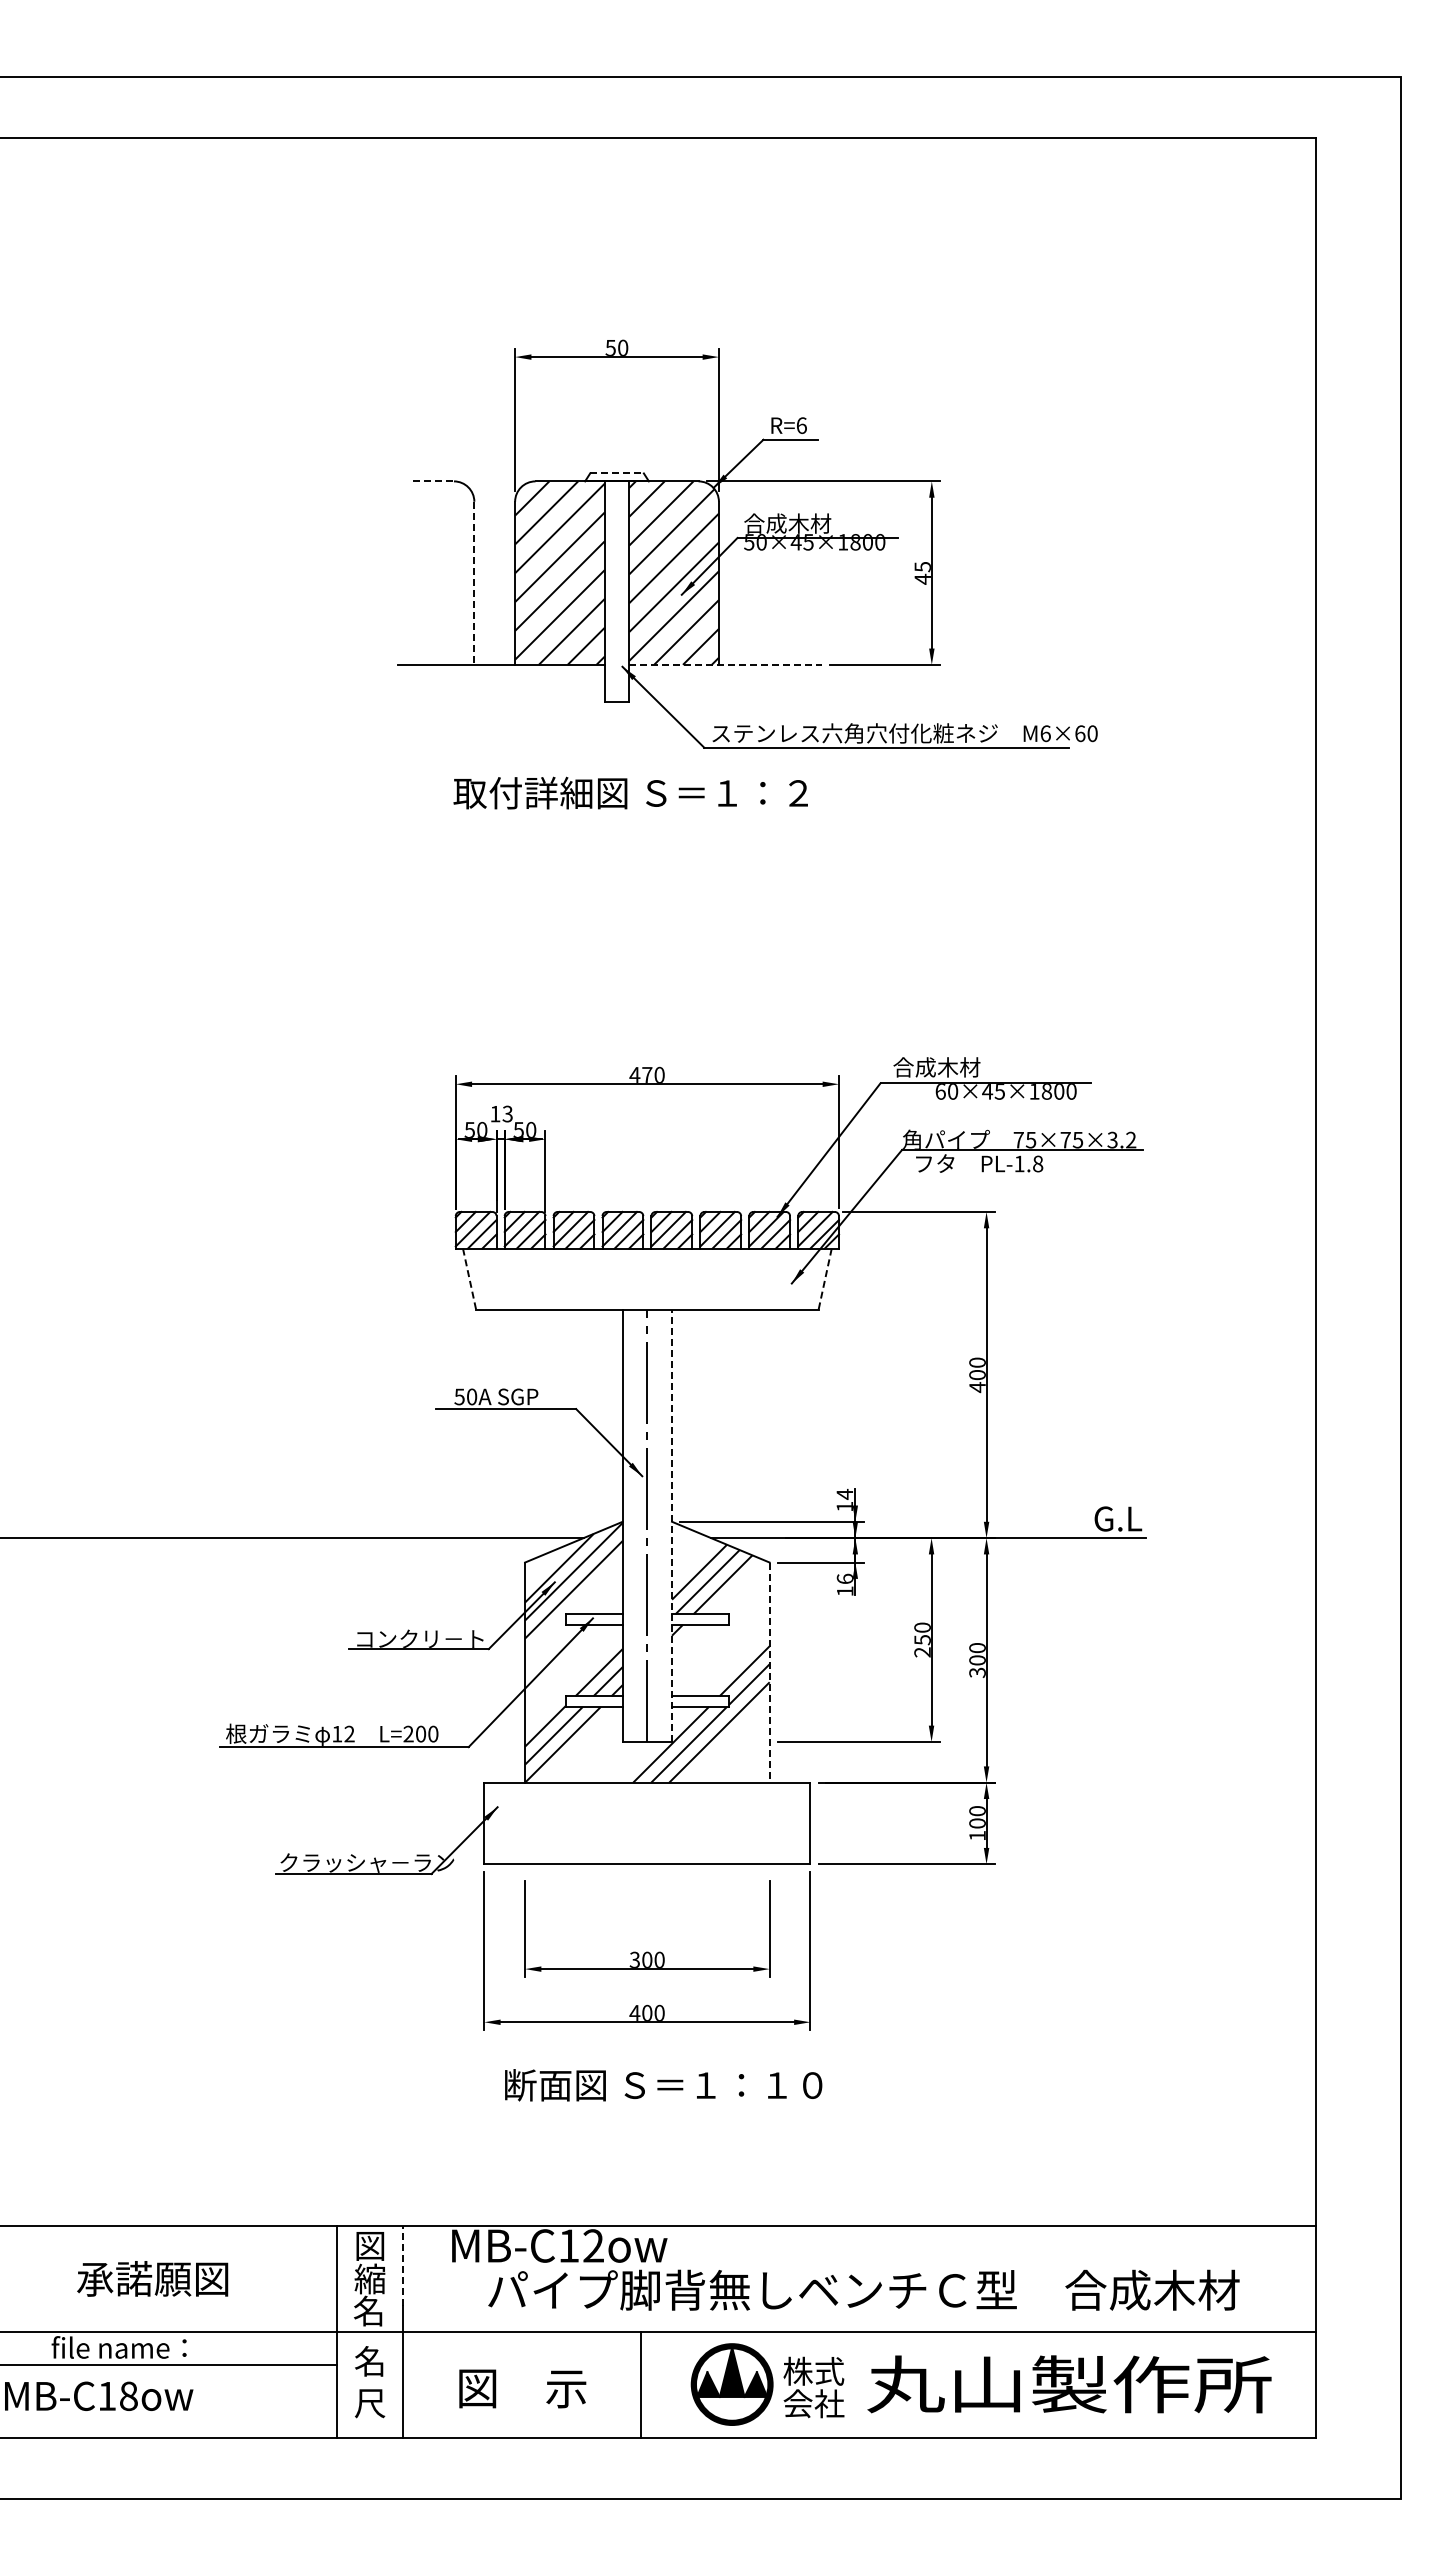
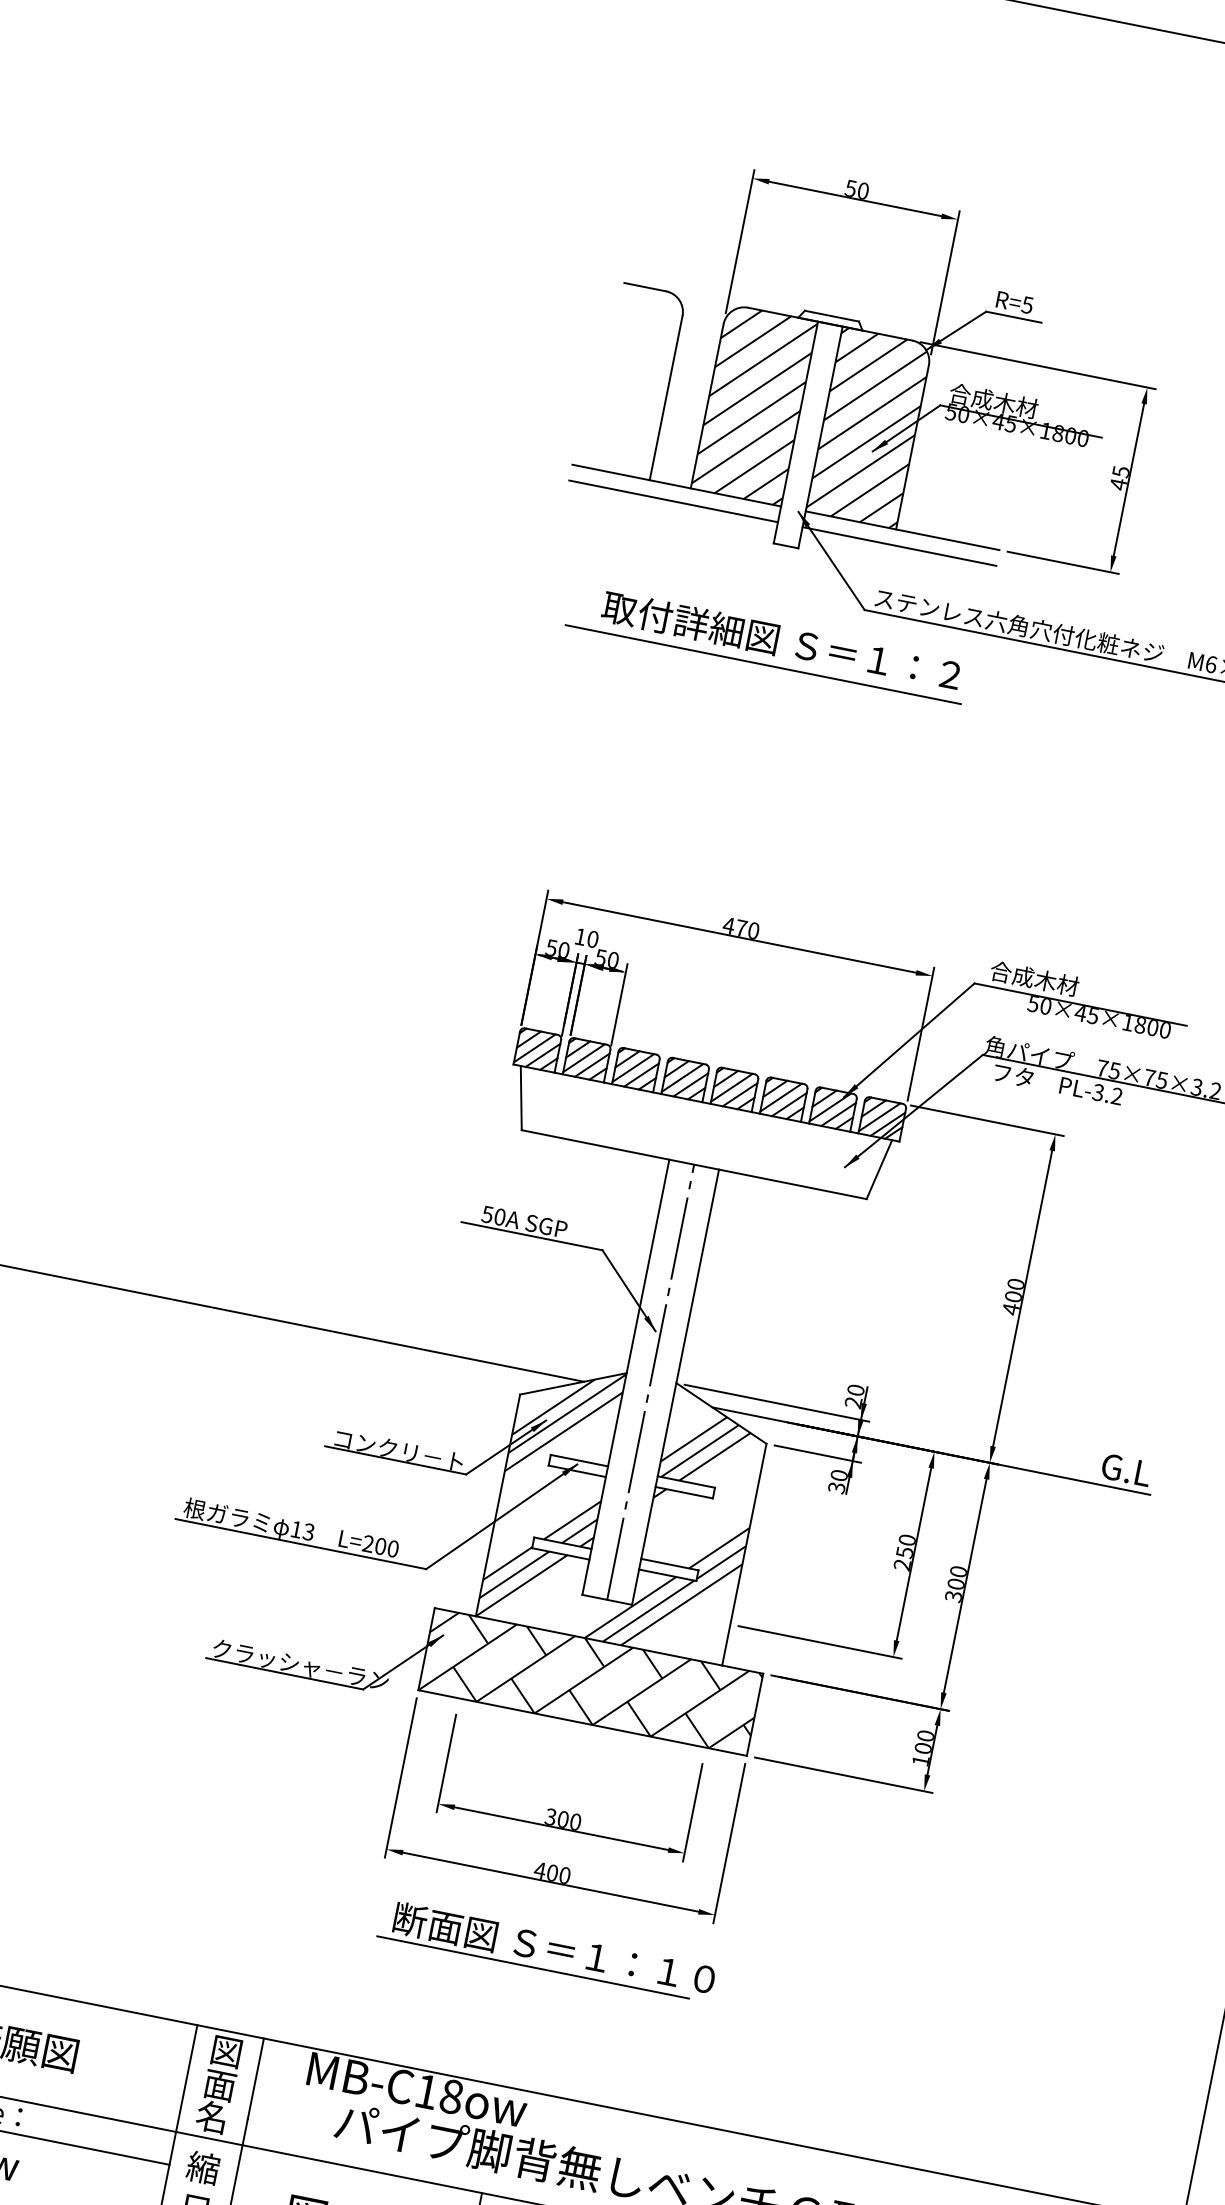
text: (801, 425) -> (1027, 304), R=6 -> R=5
line: (617, 473) -> (832, 316), dashed -> solid
line: (433, 481) -> (645, 287), dashed -> solid
line: (474, 583) -> (666, 398), dashed -> solid
line: (725, 664) -> (902, 530), dashed -> solid
line: (500, 680) -> (672, 501), added
line: (725, 680) -> (899, 546), added
line: (617, 819) -> (762, 664), added
text: (940, 1091) -> (1033, 1003), 60×45×1800 -> 50×45×1800
text: (507, 1113) -> (592, 938), 13 -> 10
text: (1028, 1163) -> (1107, 1093), PL-1.8 -> PL-3.2
line: (469, 1279) -> (521, 1098), dashed -> solid
line: (825, 1279) -> (879, 1169), dashed -> solid
text: (844, 1499) -> (854, 1395), 14 -> 20
line: (672, 1525) -> (676, 1386), dashed -> solid
text: (844, 1584) -> (837, 1480), 16 -> 30
line: (769, 1673) -> (743, 1555), dashed -> solid
text: (349, 1734) -> (308, 1532), 12 -> 13
hatch: (647, 1823) -> (590, 1682), added
line: (646, 2107) -> (532, 1967), added
text: (593, 2245) -> (451, 2096), MB-C12ow -> MB-C18ow
line: (403, 2266) -> (256, 2079), dashed -> solid
text: (369, 2278) -> (219, 2084), 縮 -> 面
text: (369, 2361) -> (202, 2167), 名 -> 縮

